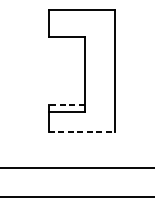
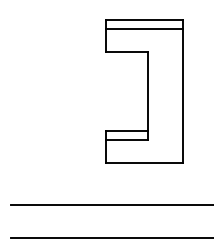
line: (81, 16) -> (144, 28), added
line: (67, 105) -> (127, 131), dashed -> solid
line: (81, 131) -> (144, 162), dashed -> solid

